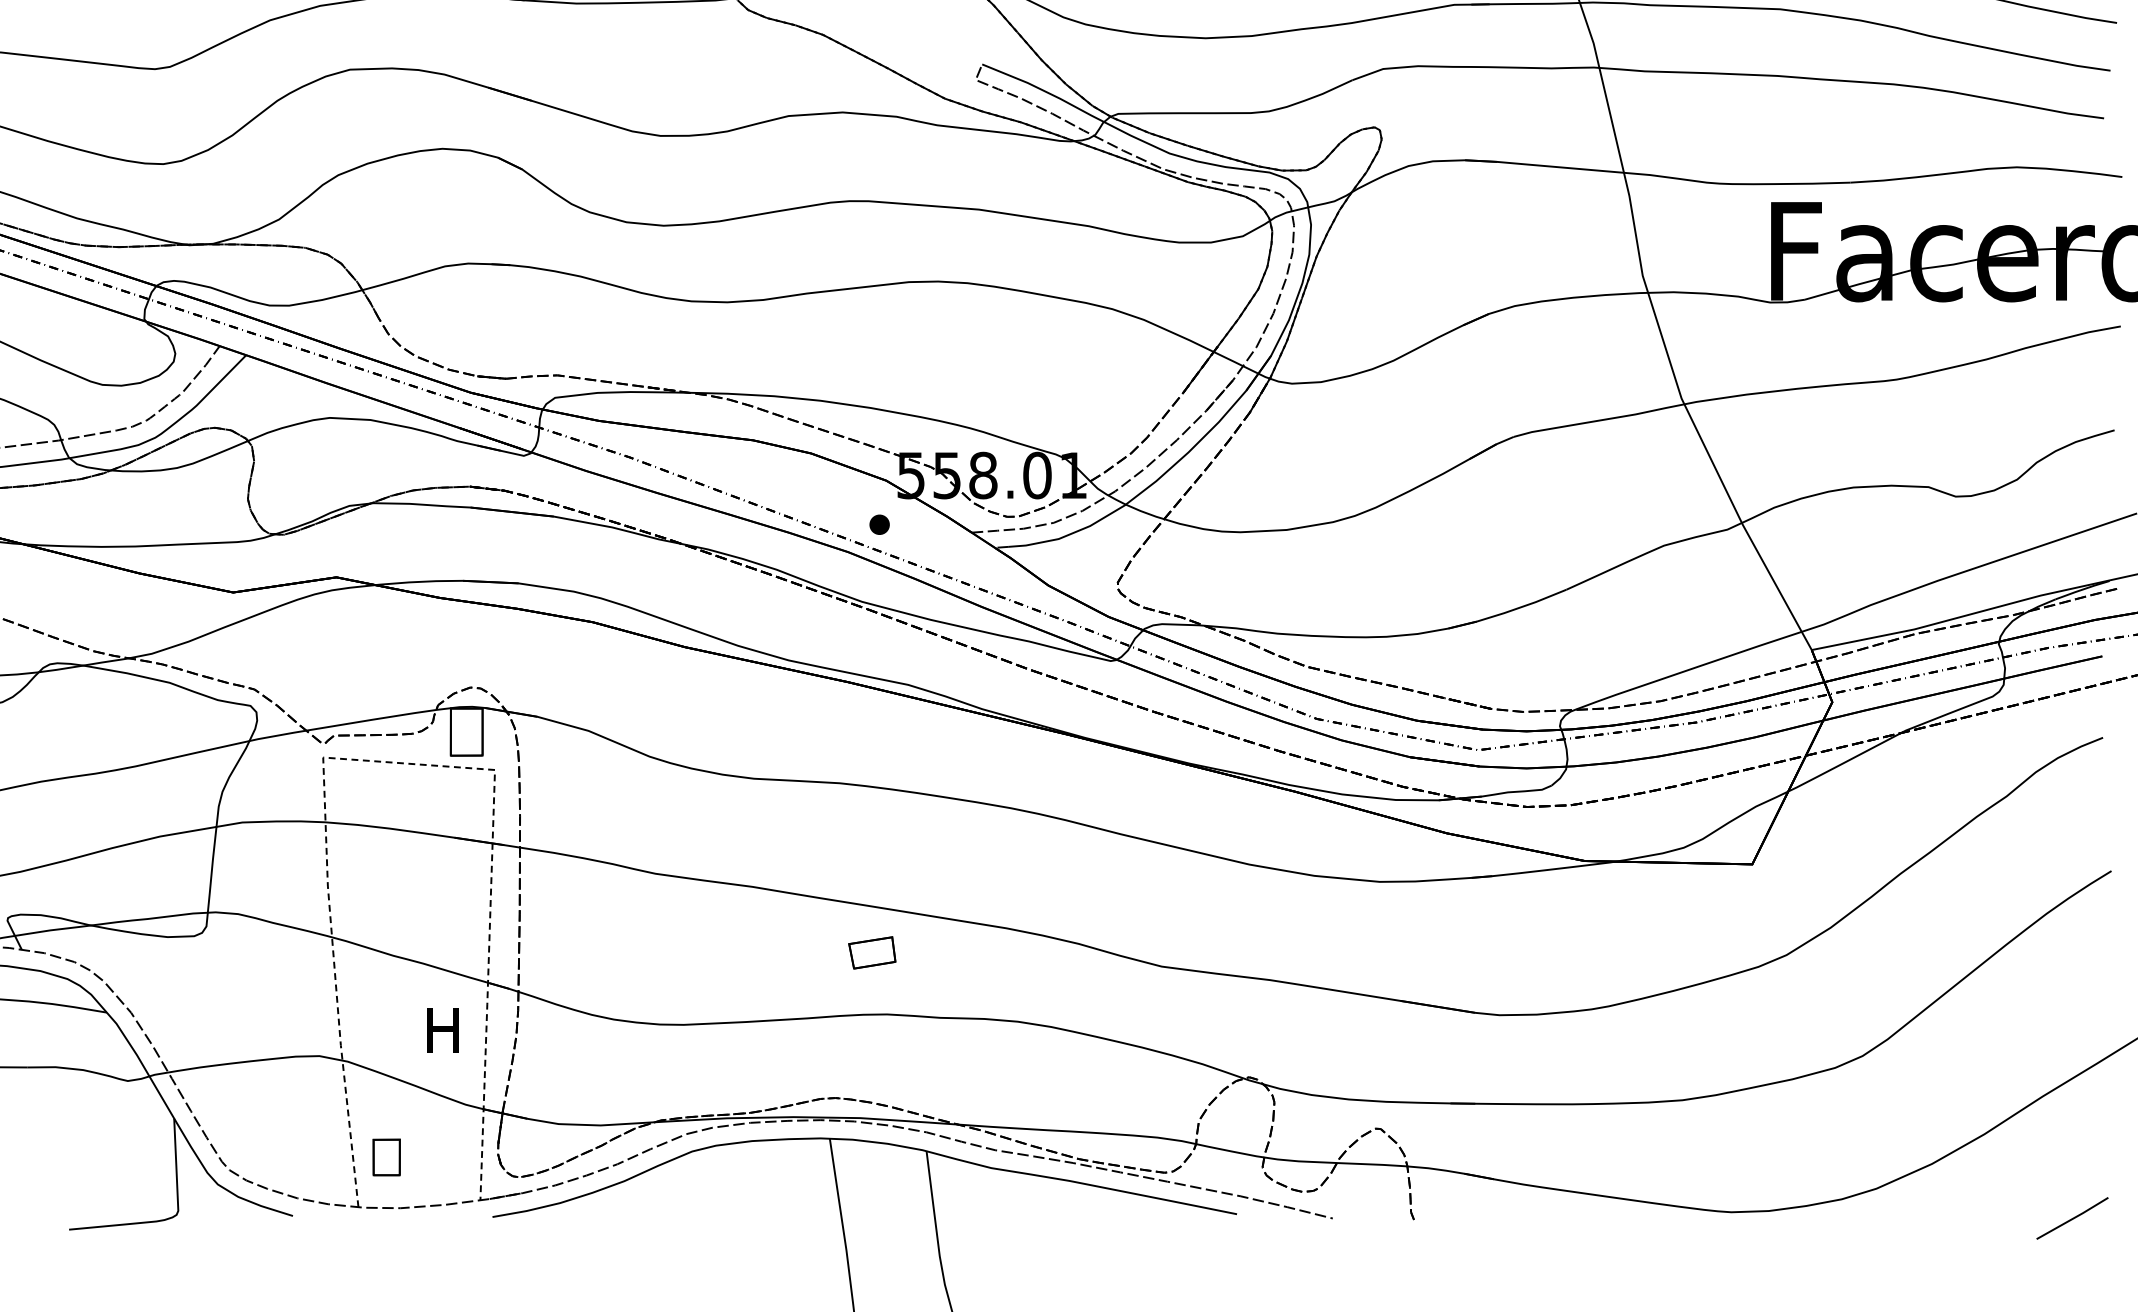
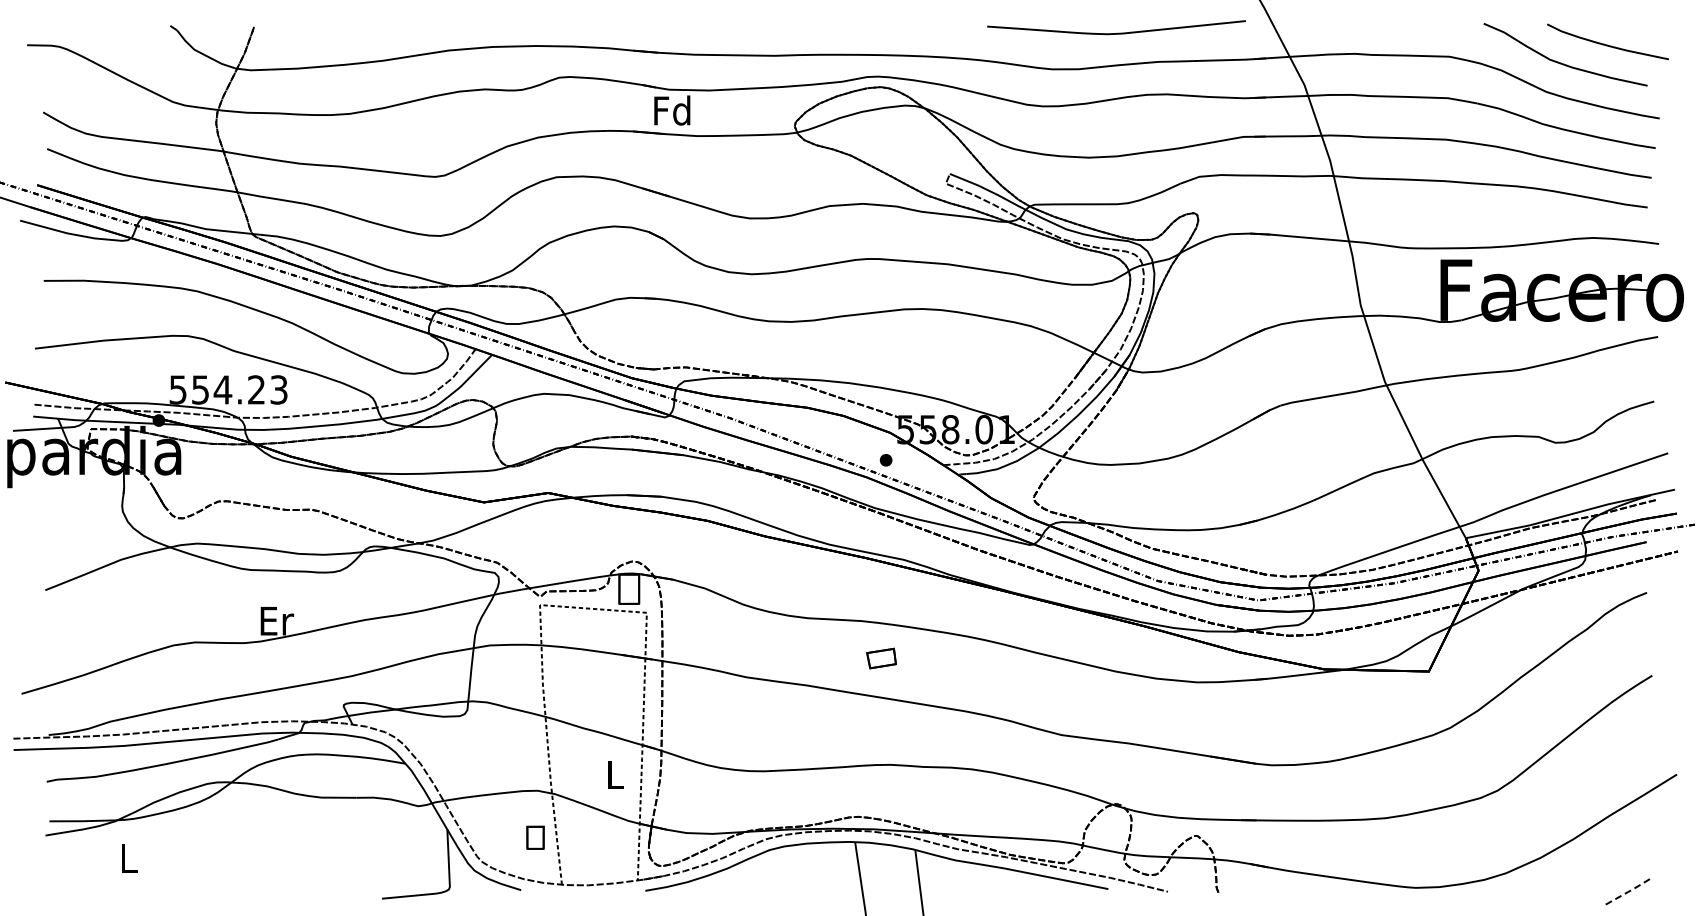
part: (872, 952) -> (881, 658), moved
text: (442, 1029) -> (614, 774), H -> L
part: (386, 1156) -> (535, 837), moved
line: (2073, 1218) -> (1628, 891), solid -> dashed

